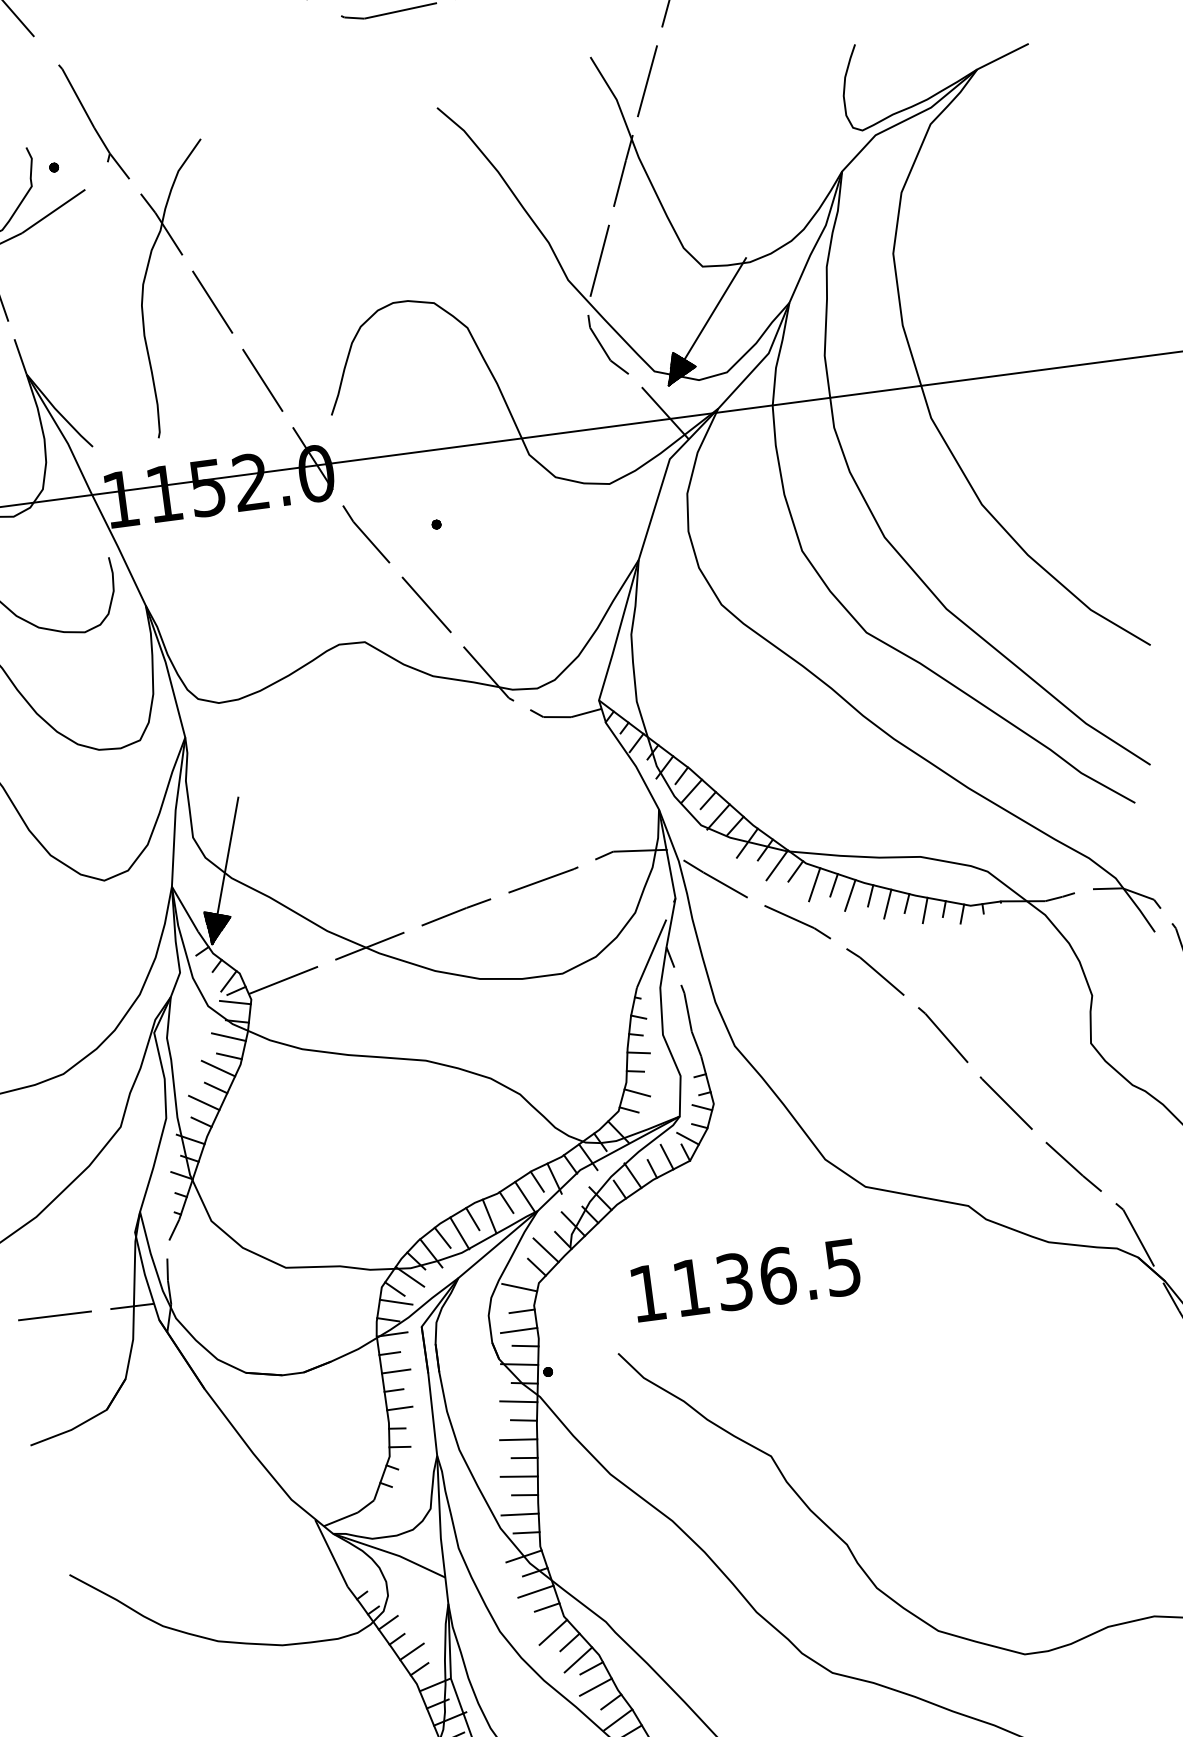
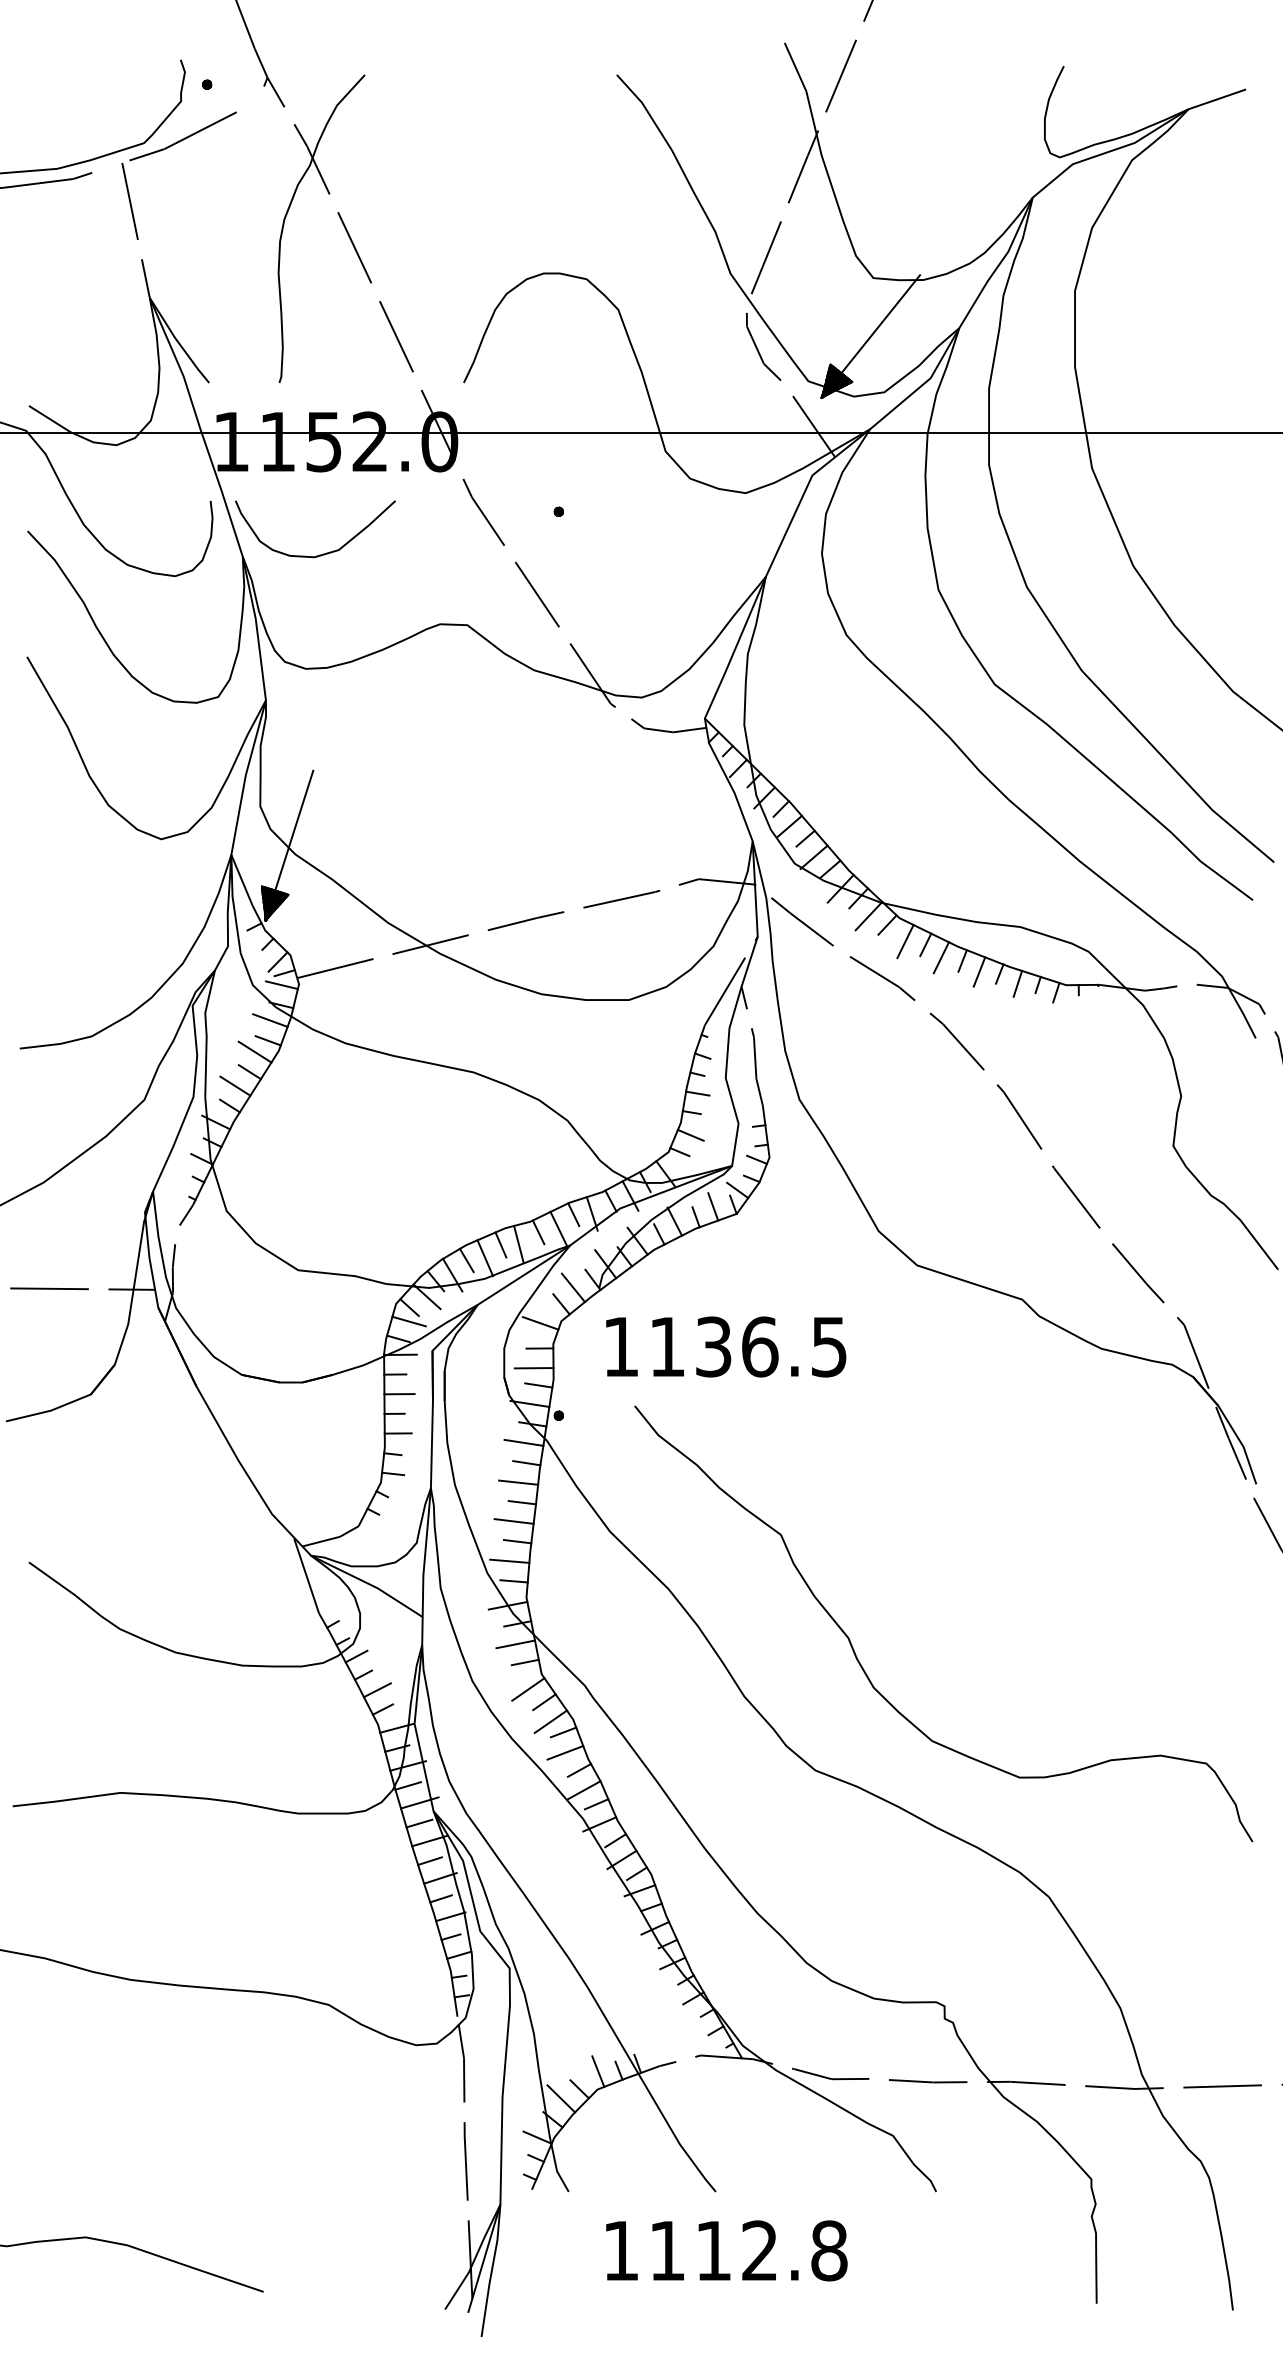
curve: (221, 592) -> (323, 553), added
text: (746, 1279) -> (726, 1346), moved

